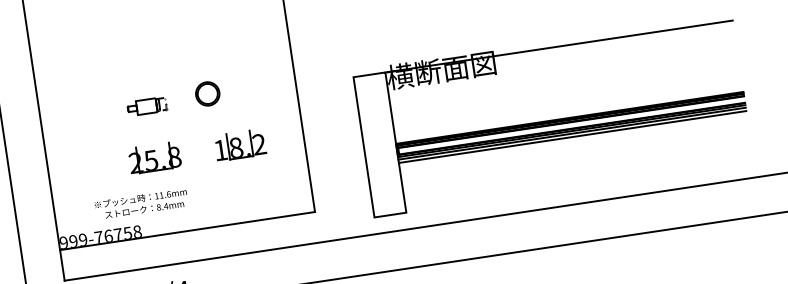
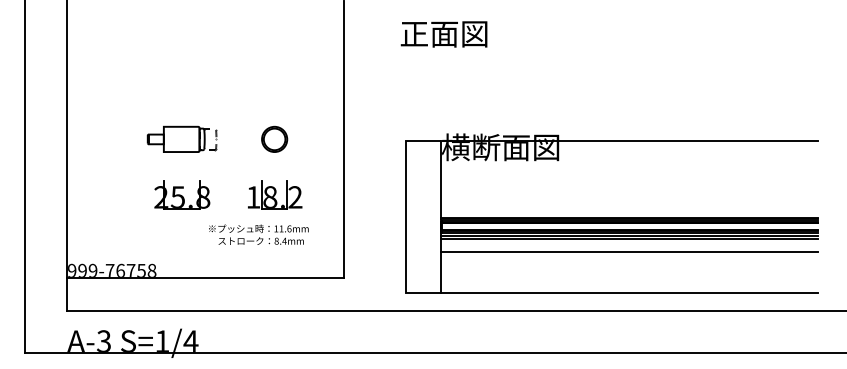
part: (207, 93) -> (274, 138), moved
part: (146, 106) -> (181, 138), size x1.67
line: (574, 148) -> (629, 251), added
line: (580, 187) -> (629, 293), added
text: (141, 203) -> (258, 234), moved

